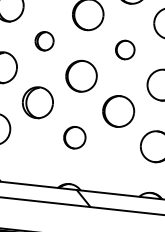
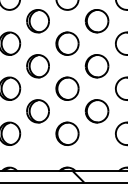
part: (43, 41) -> (37, 66), size x1.67
part: (124, 50) -> (96, 66), size x1.67
part: (74, 137) -> (67, 133), size x1.43

